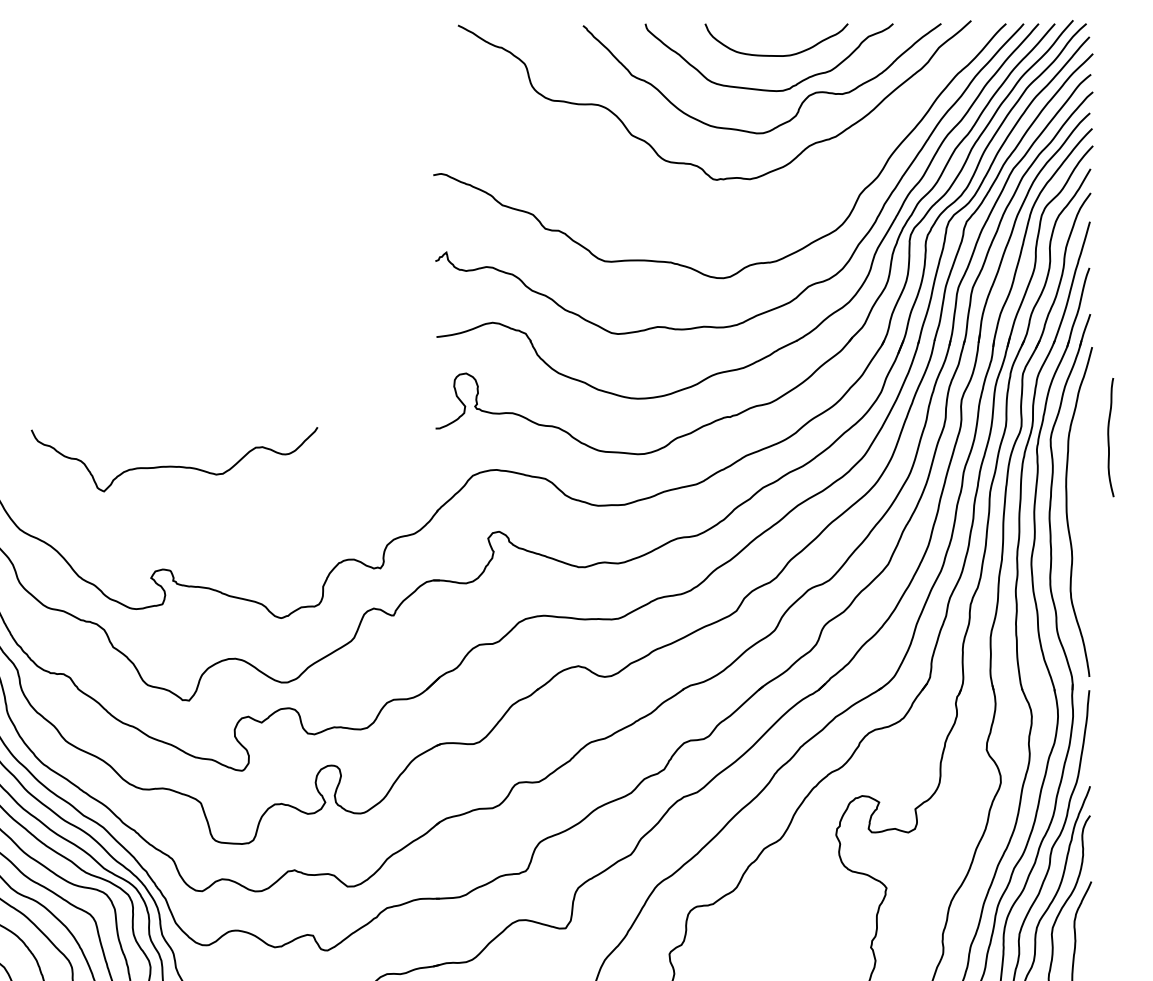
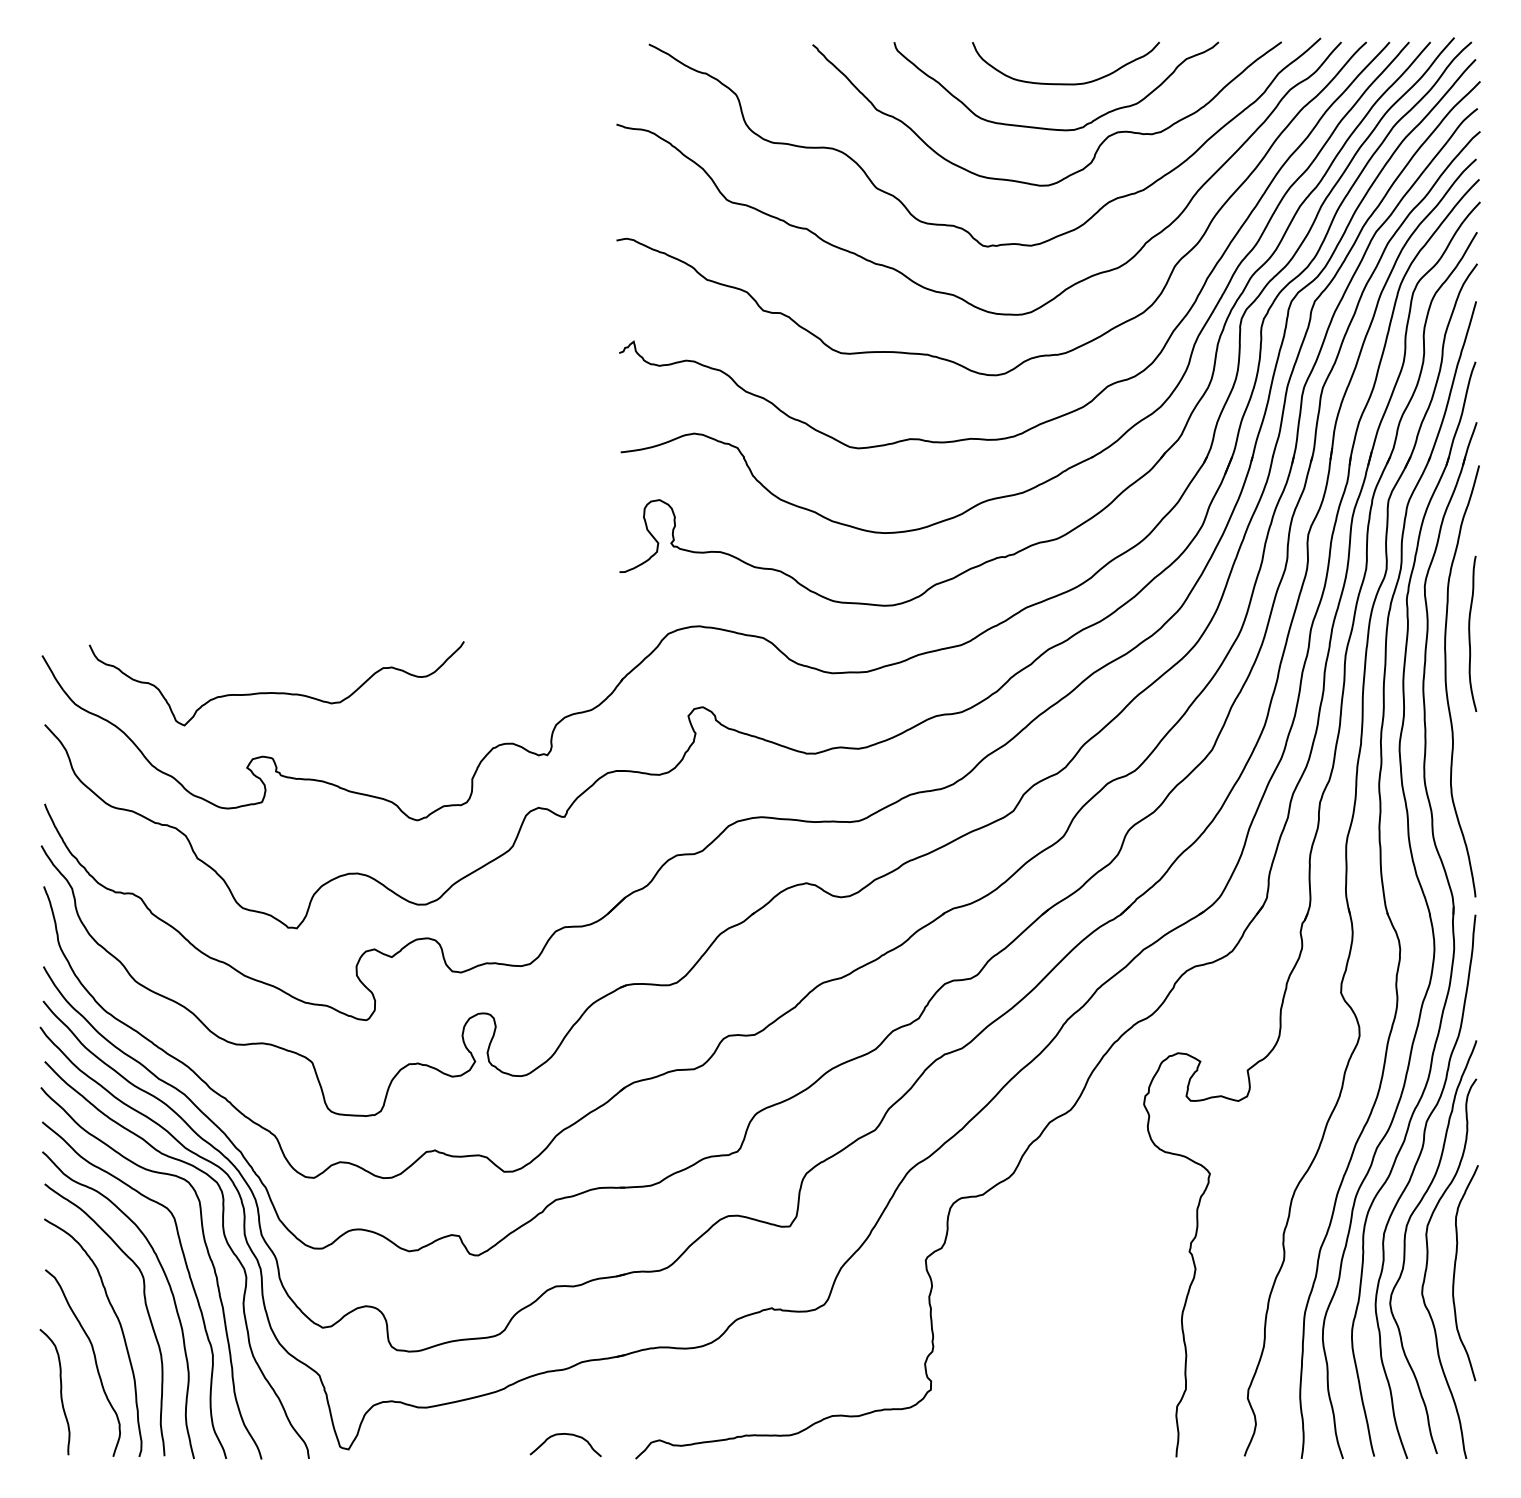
curve: (689, 215) -> (951, 293), added
curve: (1109, 437) -> (1470, 633), moved
curve: (174, 466) -> (276, 692), moved

